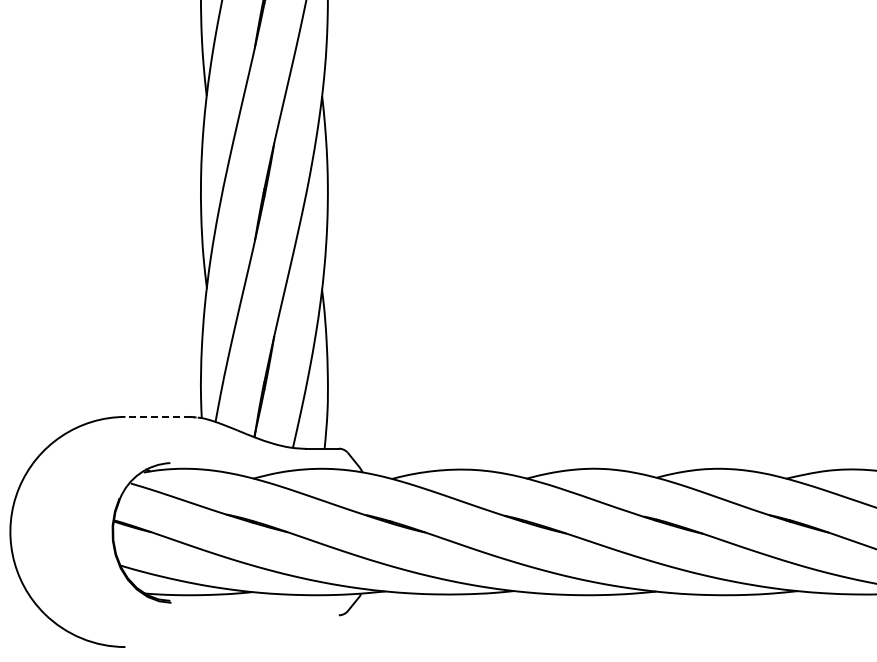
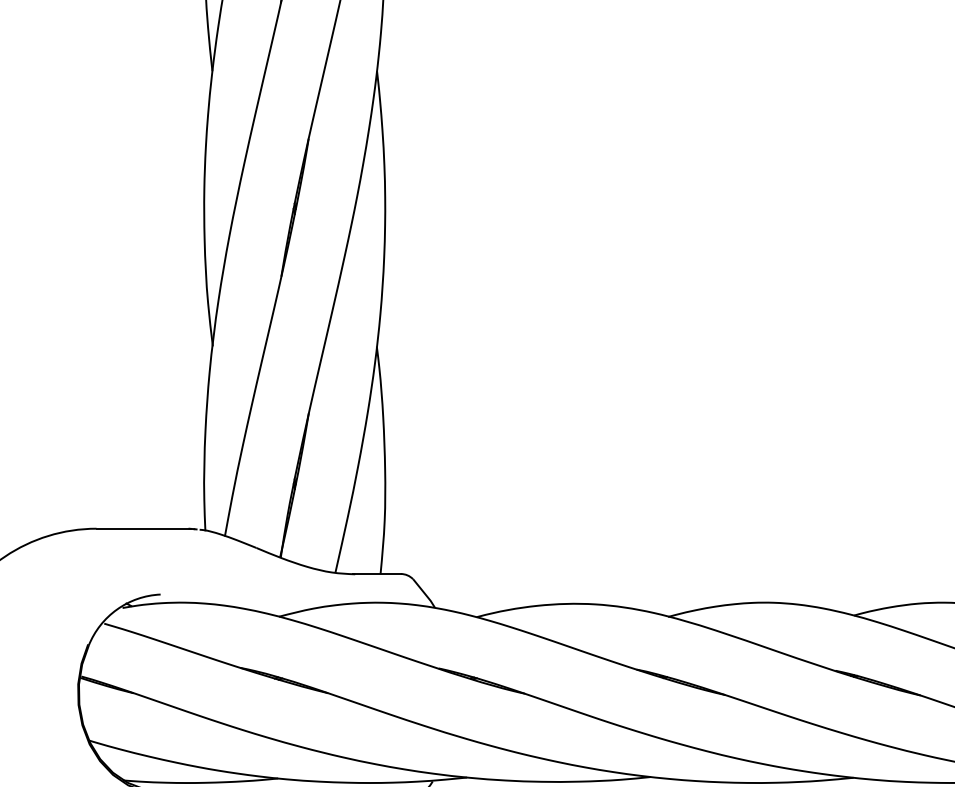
line: (158, 416) -> (143, 528), dashed -> solid

